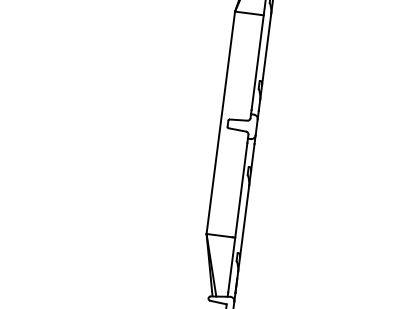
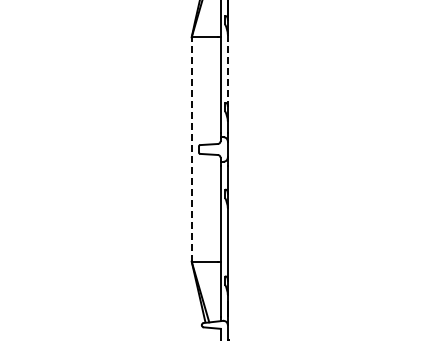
line: (266, 49) -> (227, 71), solid -> dashed
line: (220, 121) -> (191, 148), solid -> dashed

